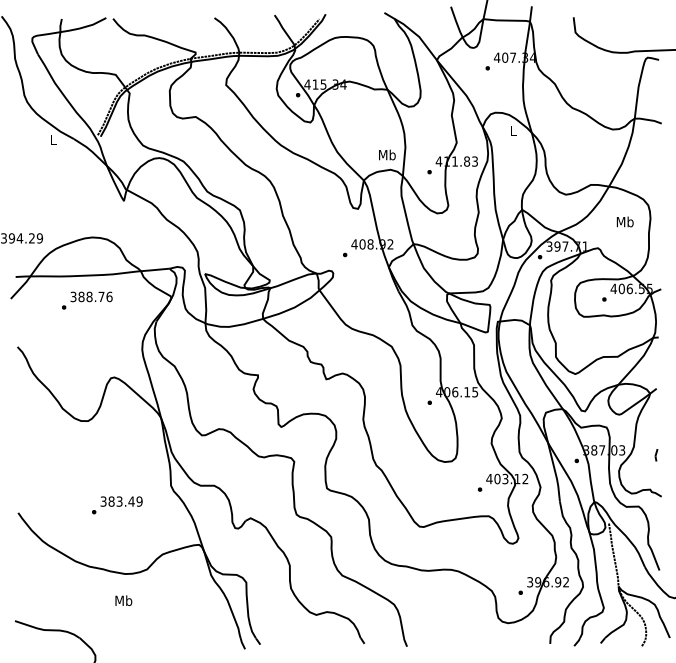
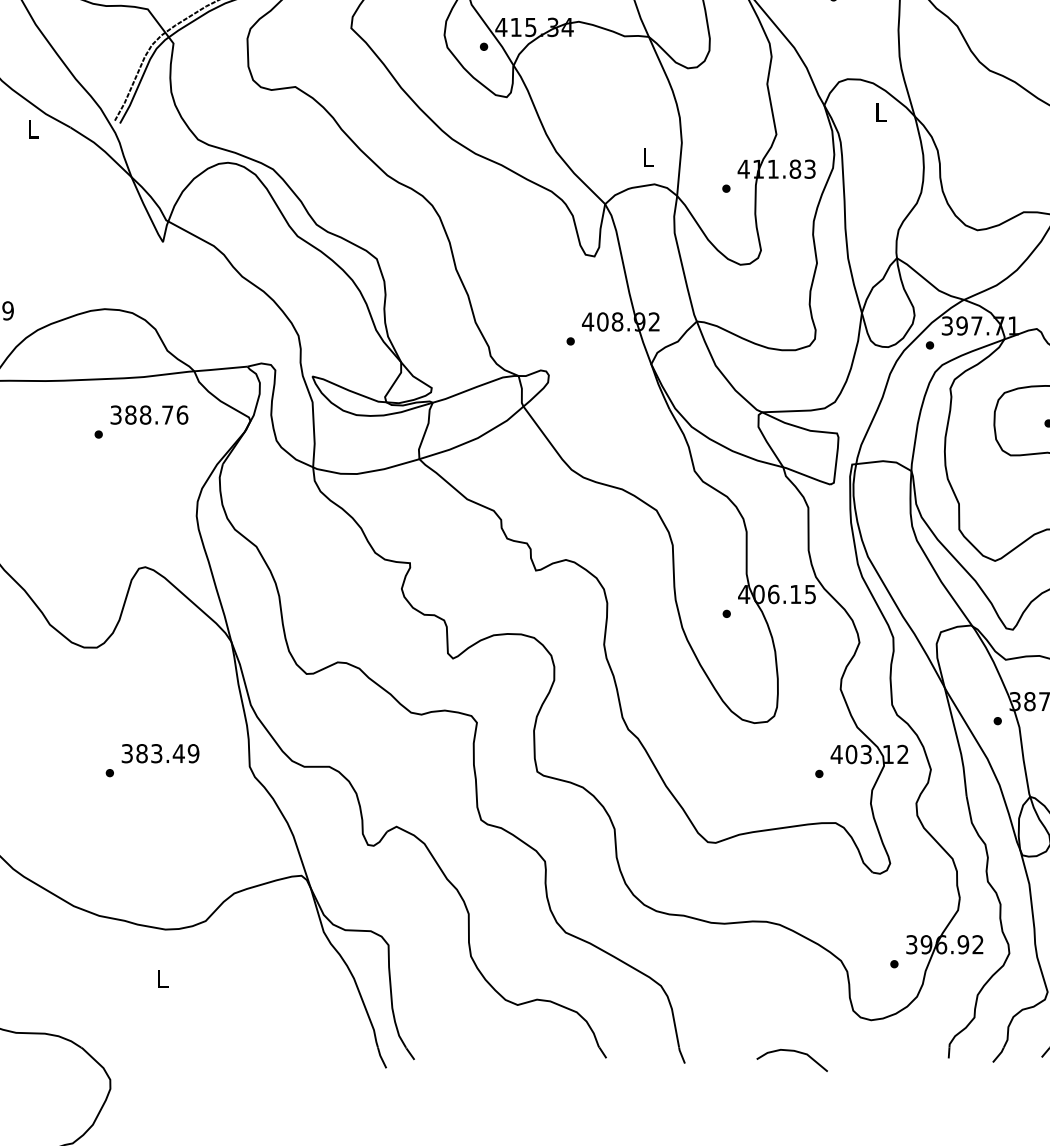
text: (387, 154) -> (648, 156), Mb -> L
text: (87, 300) -> (141, 421), moved
text: (117, 505) -> (152, 760), moved
text: (123, 600) -> (162, 978), Mb -> L
curve: (464, 640) -> (790, 1052), added

